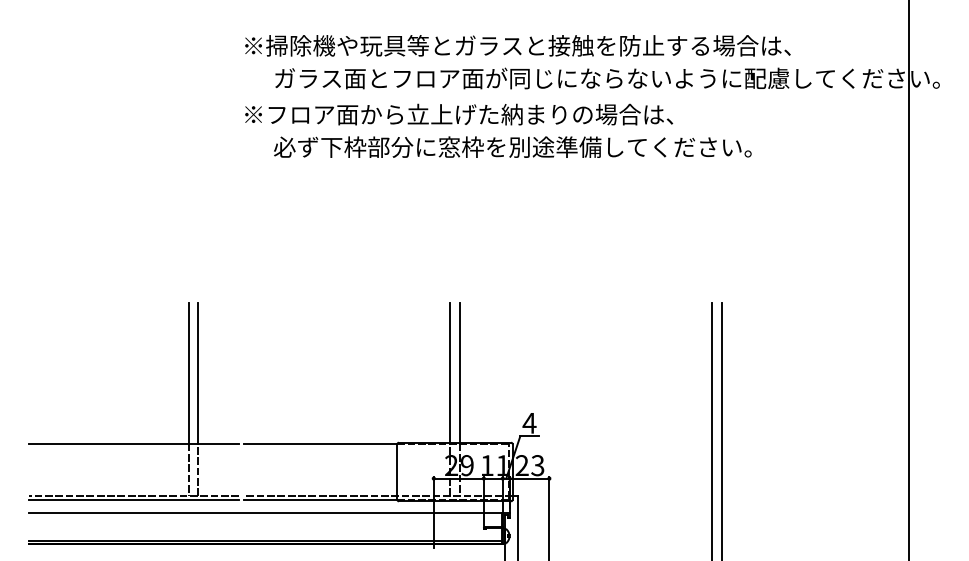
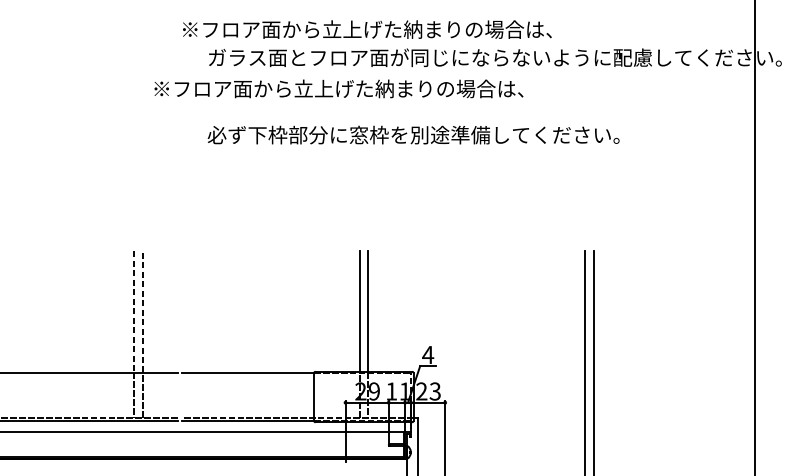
text: (528, 45) -> (427, 29), ※掃除機や玩具等とガラスと接触を防止する場合は、 -> ※フロア面から立上げた納まりの場合は、
text: (459, 114) -> (339, 88), moved
text: (512, 146) -> (413, 134), moved
line: (198, 372) -> (142, 311), solid -> dashed
line: (188, 373) -> (134, 312), solid -> dashed

